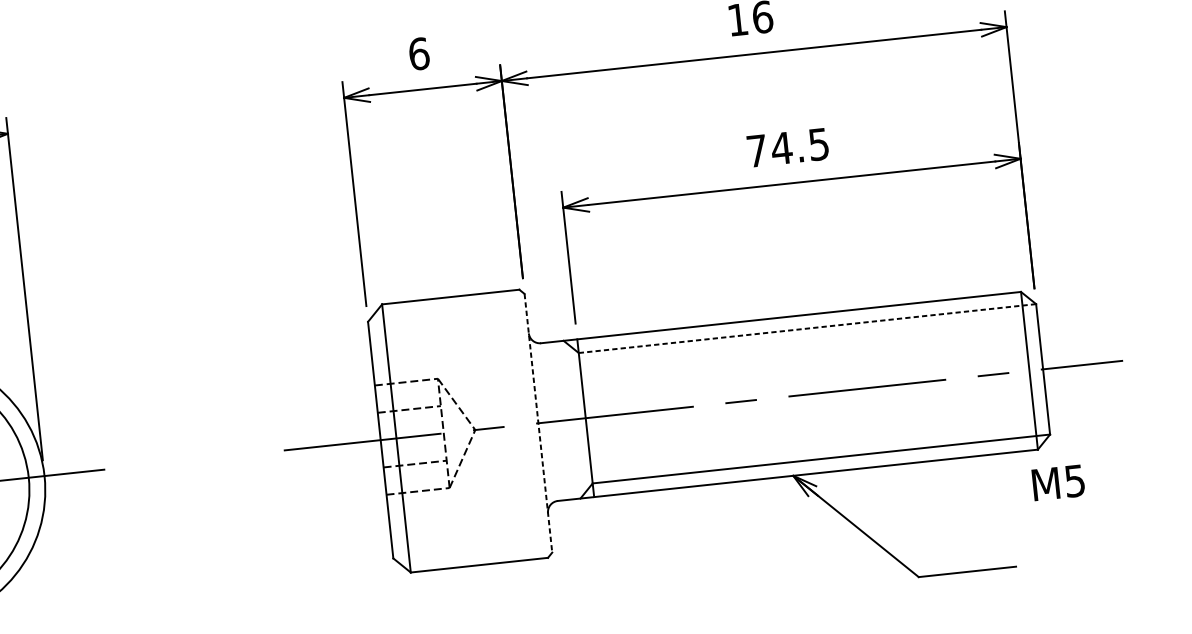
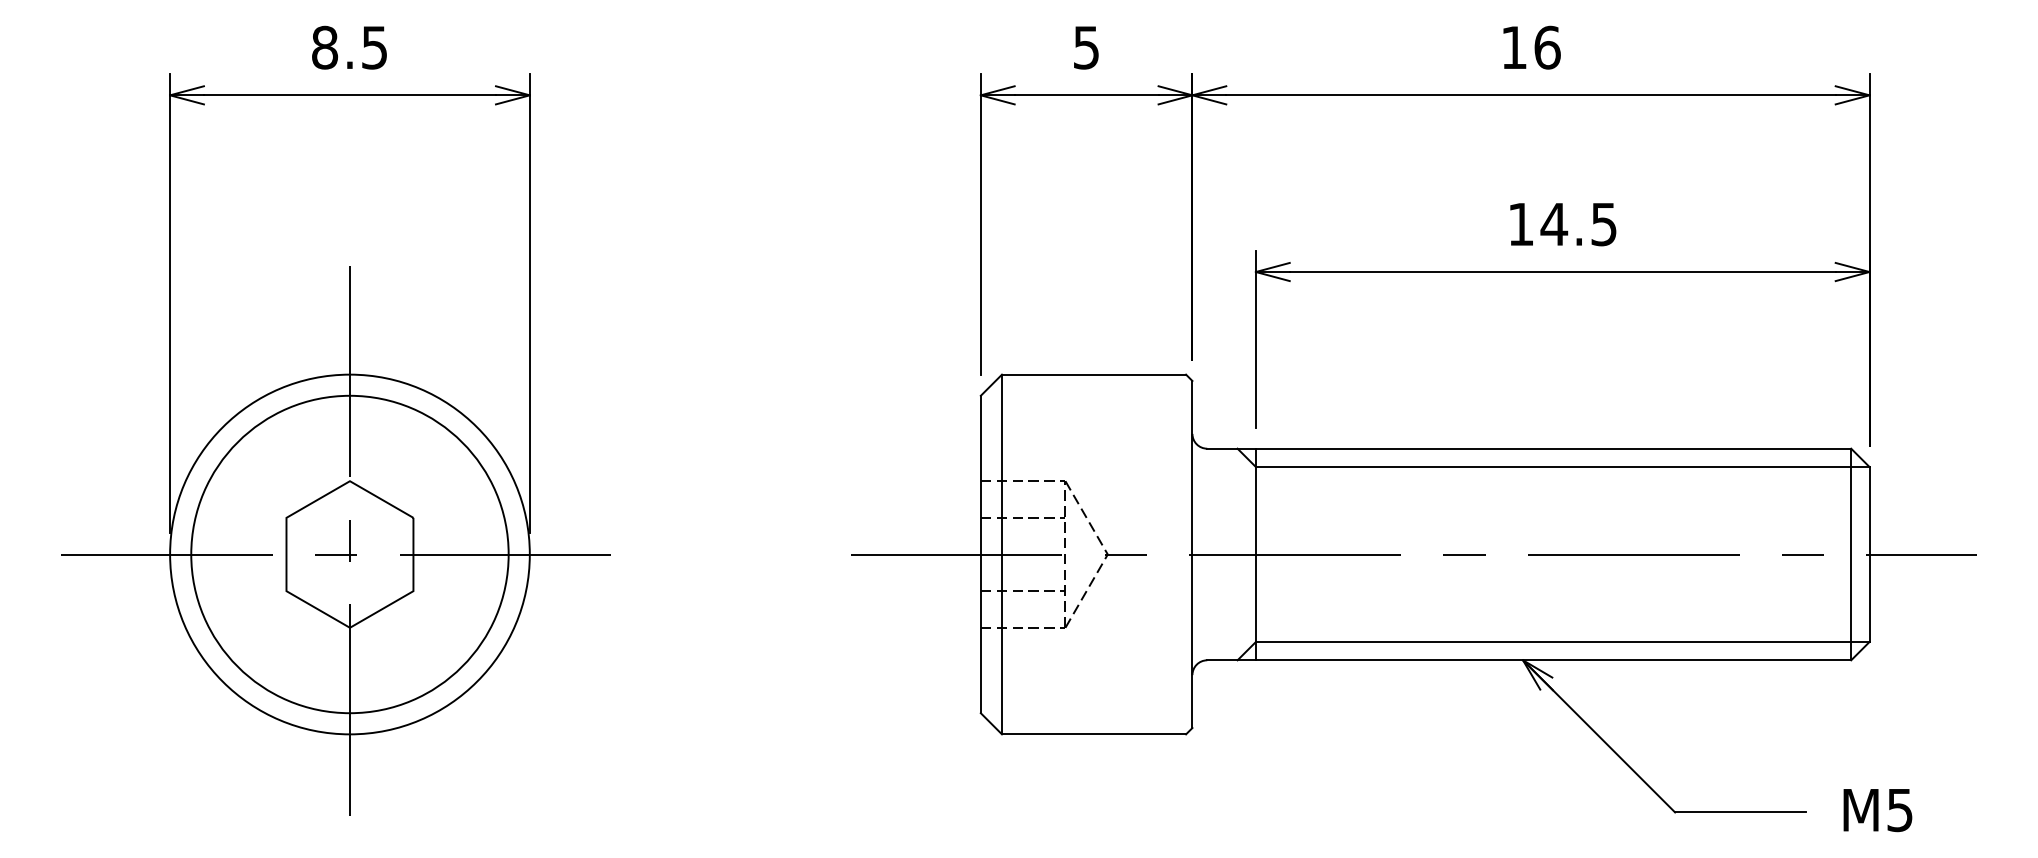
text: (419, 53) -> (1086, 47), 6 -> 5
text: (756, 151) -> (1520, 224), 74.5 -> 14.5
line: (807, 328) -> (1562, 467), dashed -> solid
line: (538, 423) -> (1192, 554), dashed -> solid
text: (1058, 483) -> (1877, 810), moved

